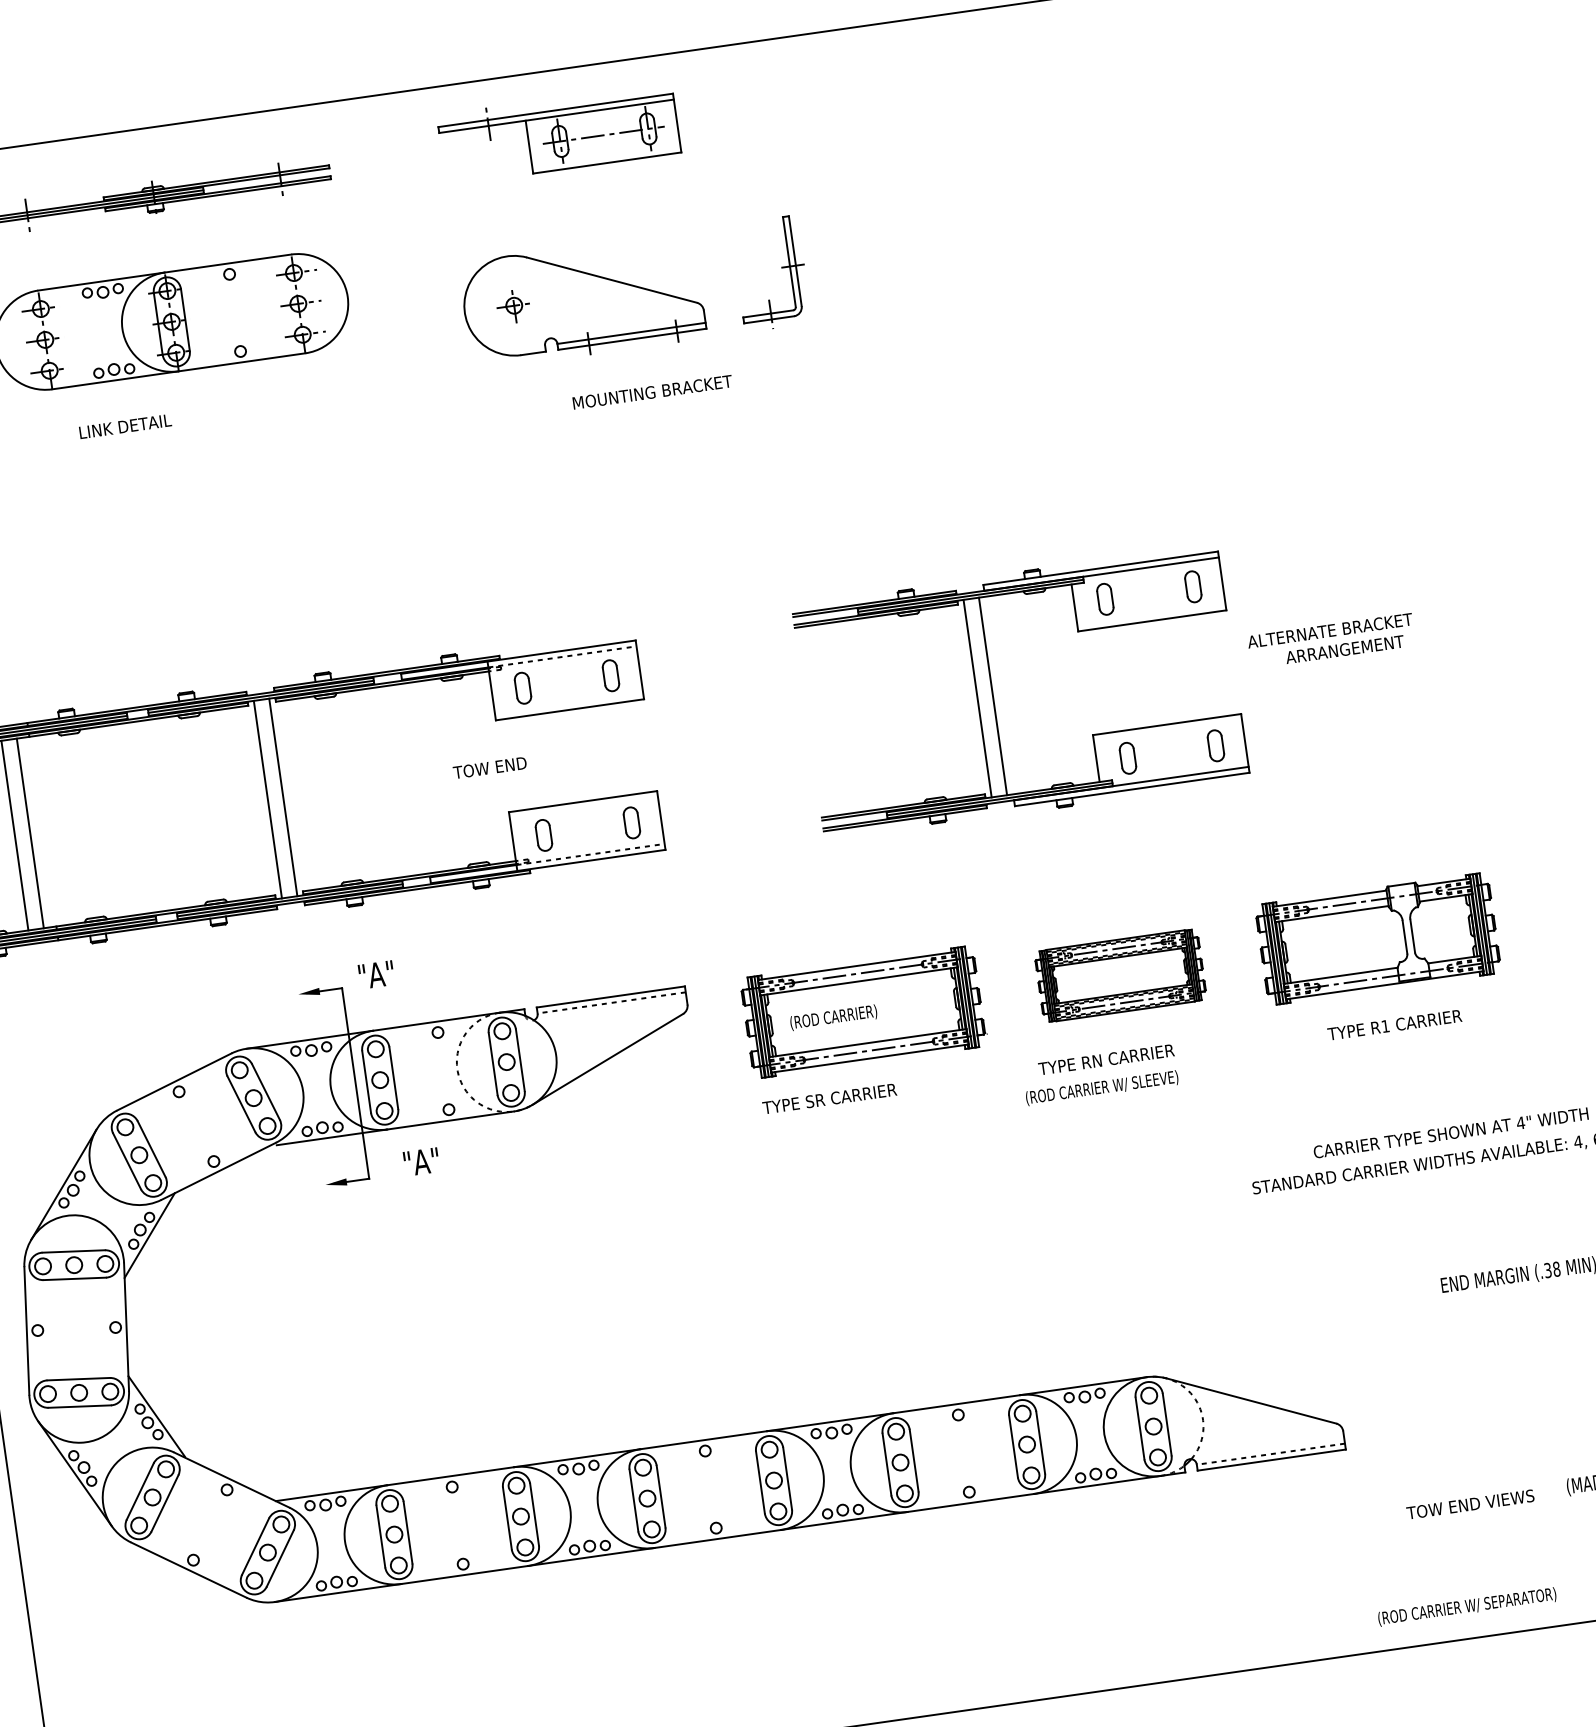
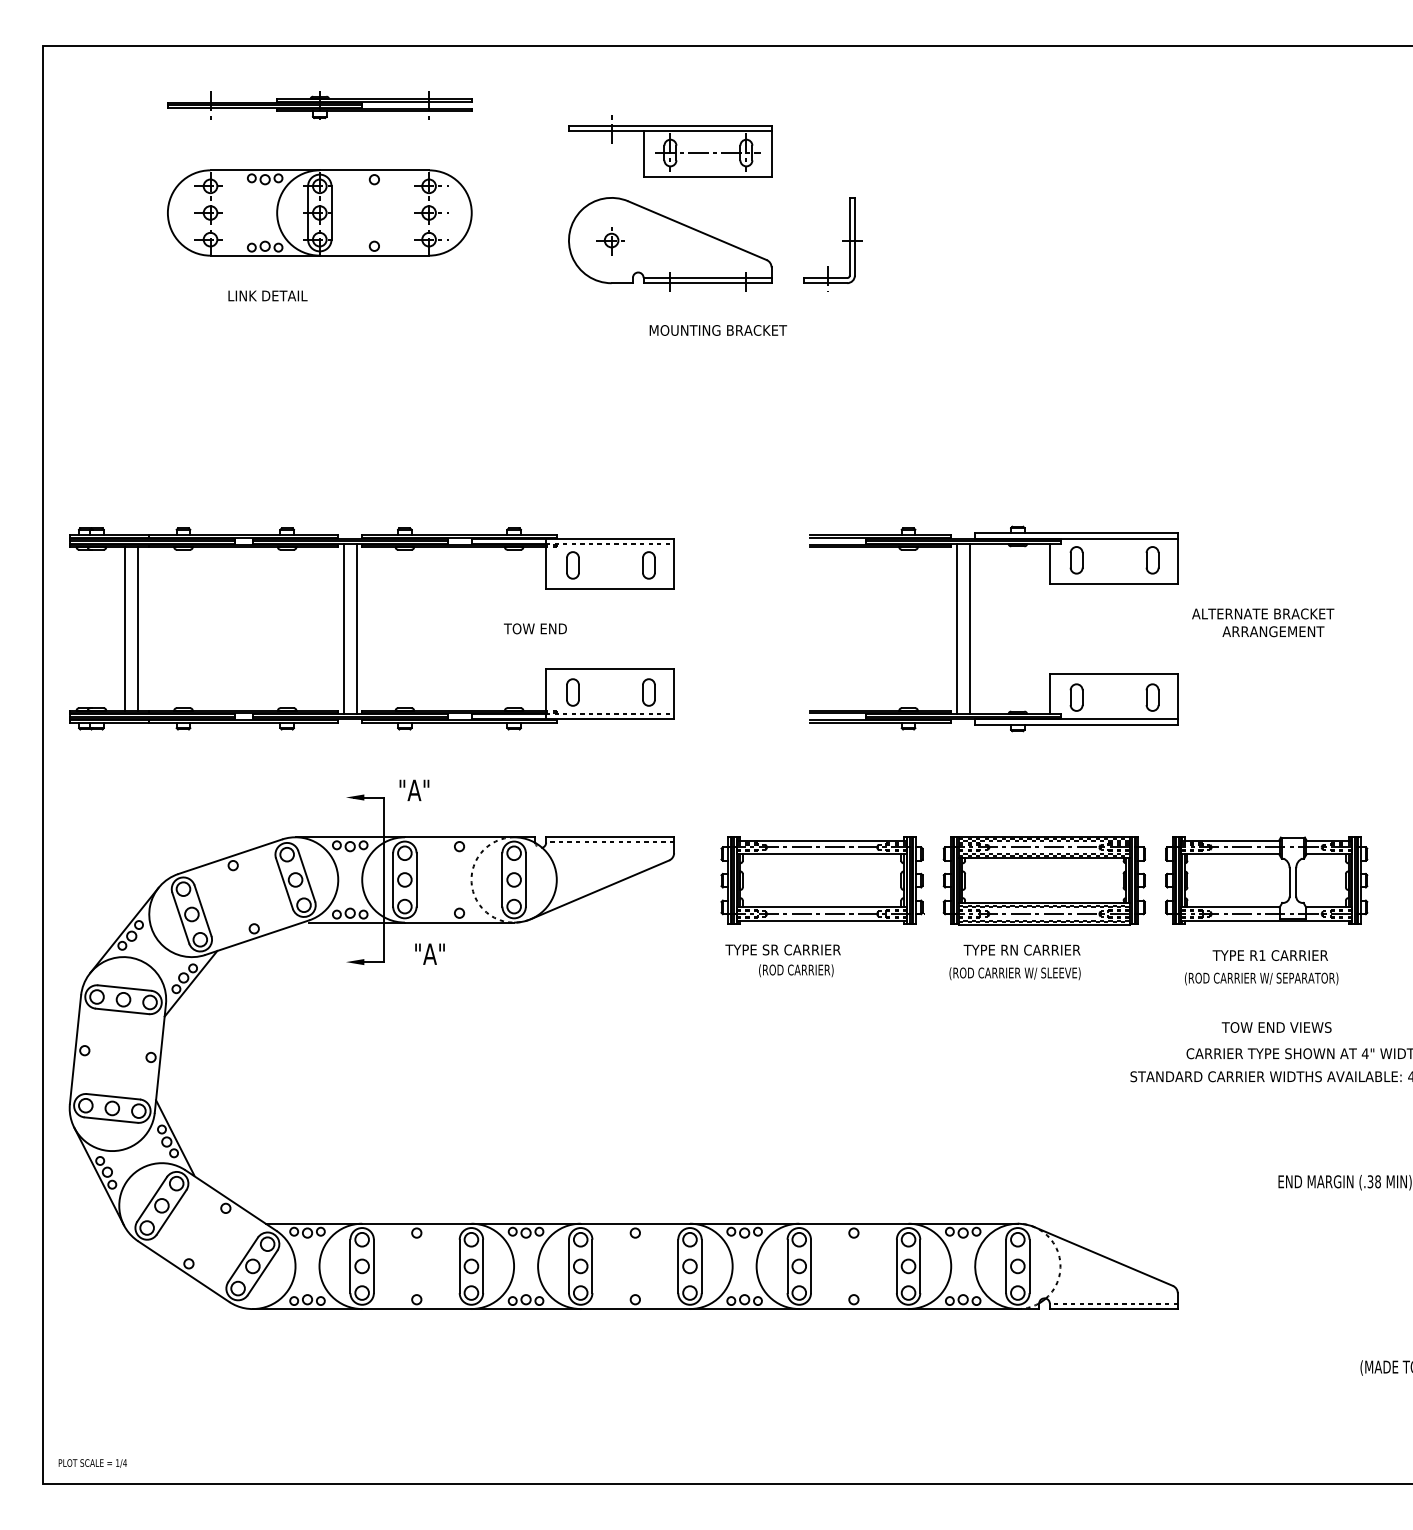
part: (559, 133) -> (670, 146), moved
part: (1119, 975) -> (1043, 880), size x1.43
text: (833, 1017) -> (796, 970), moved
text: (1470, 1504) -> (1276, 1027), moved
text: (1467, 1606) -> (1261, 978), moved

